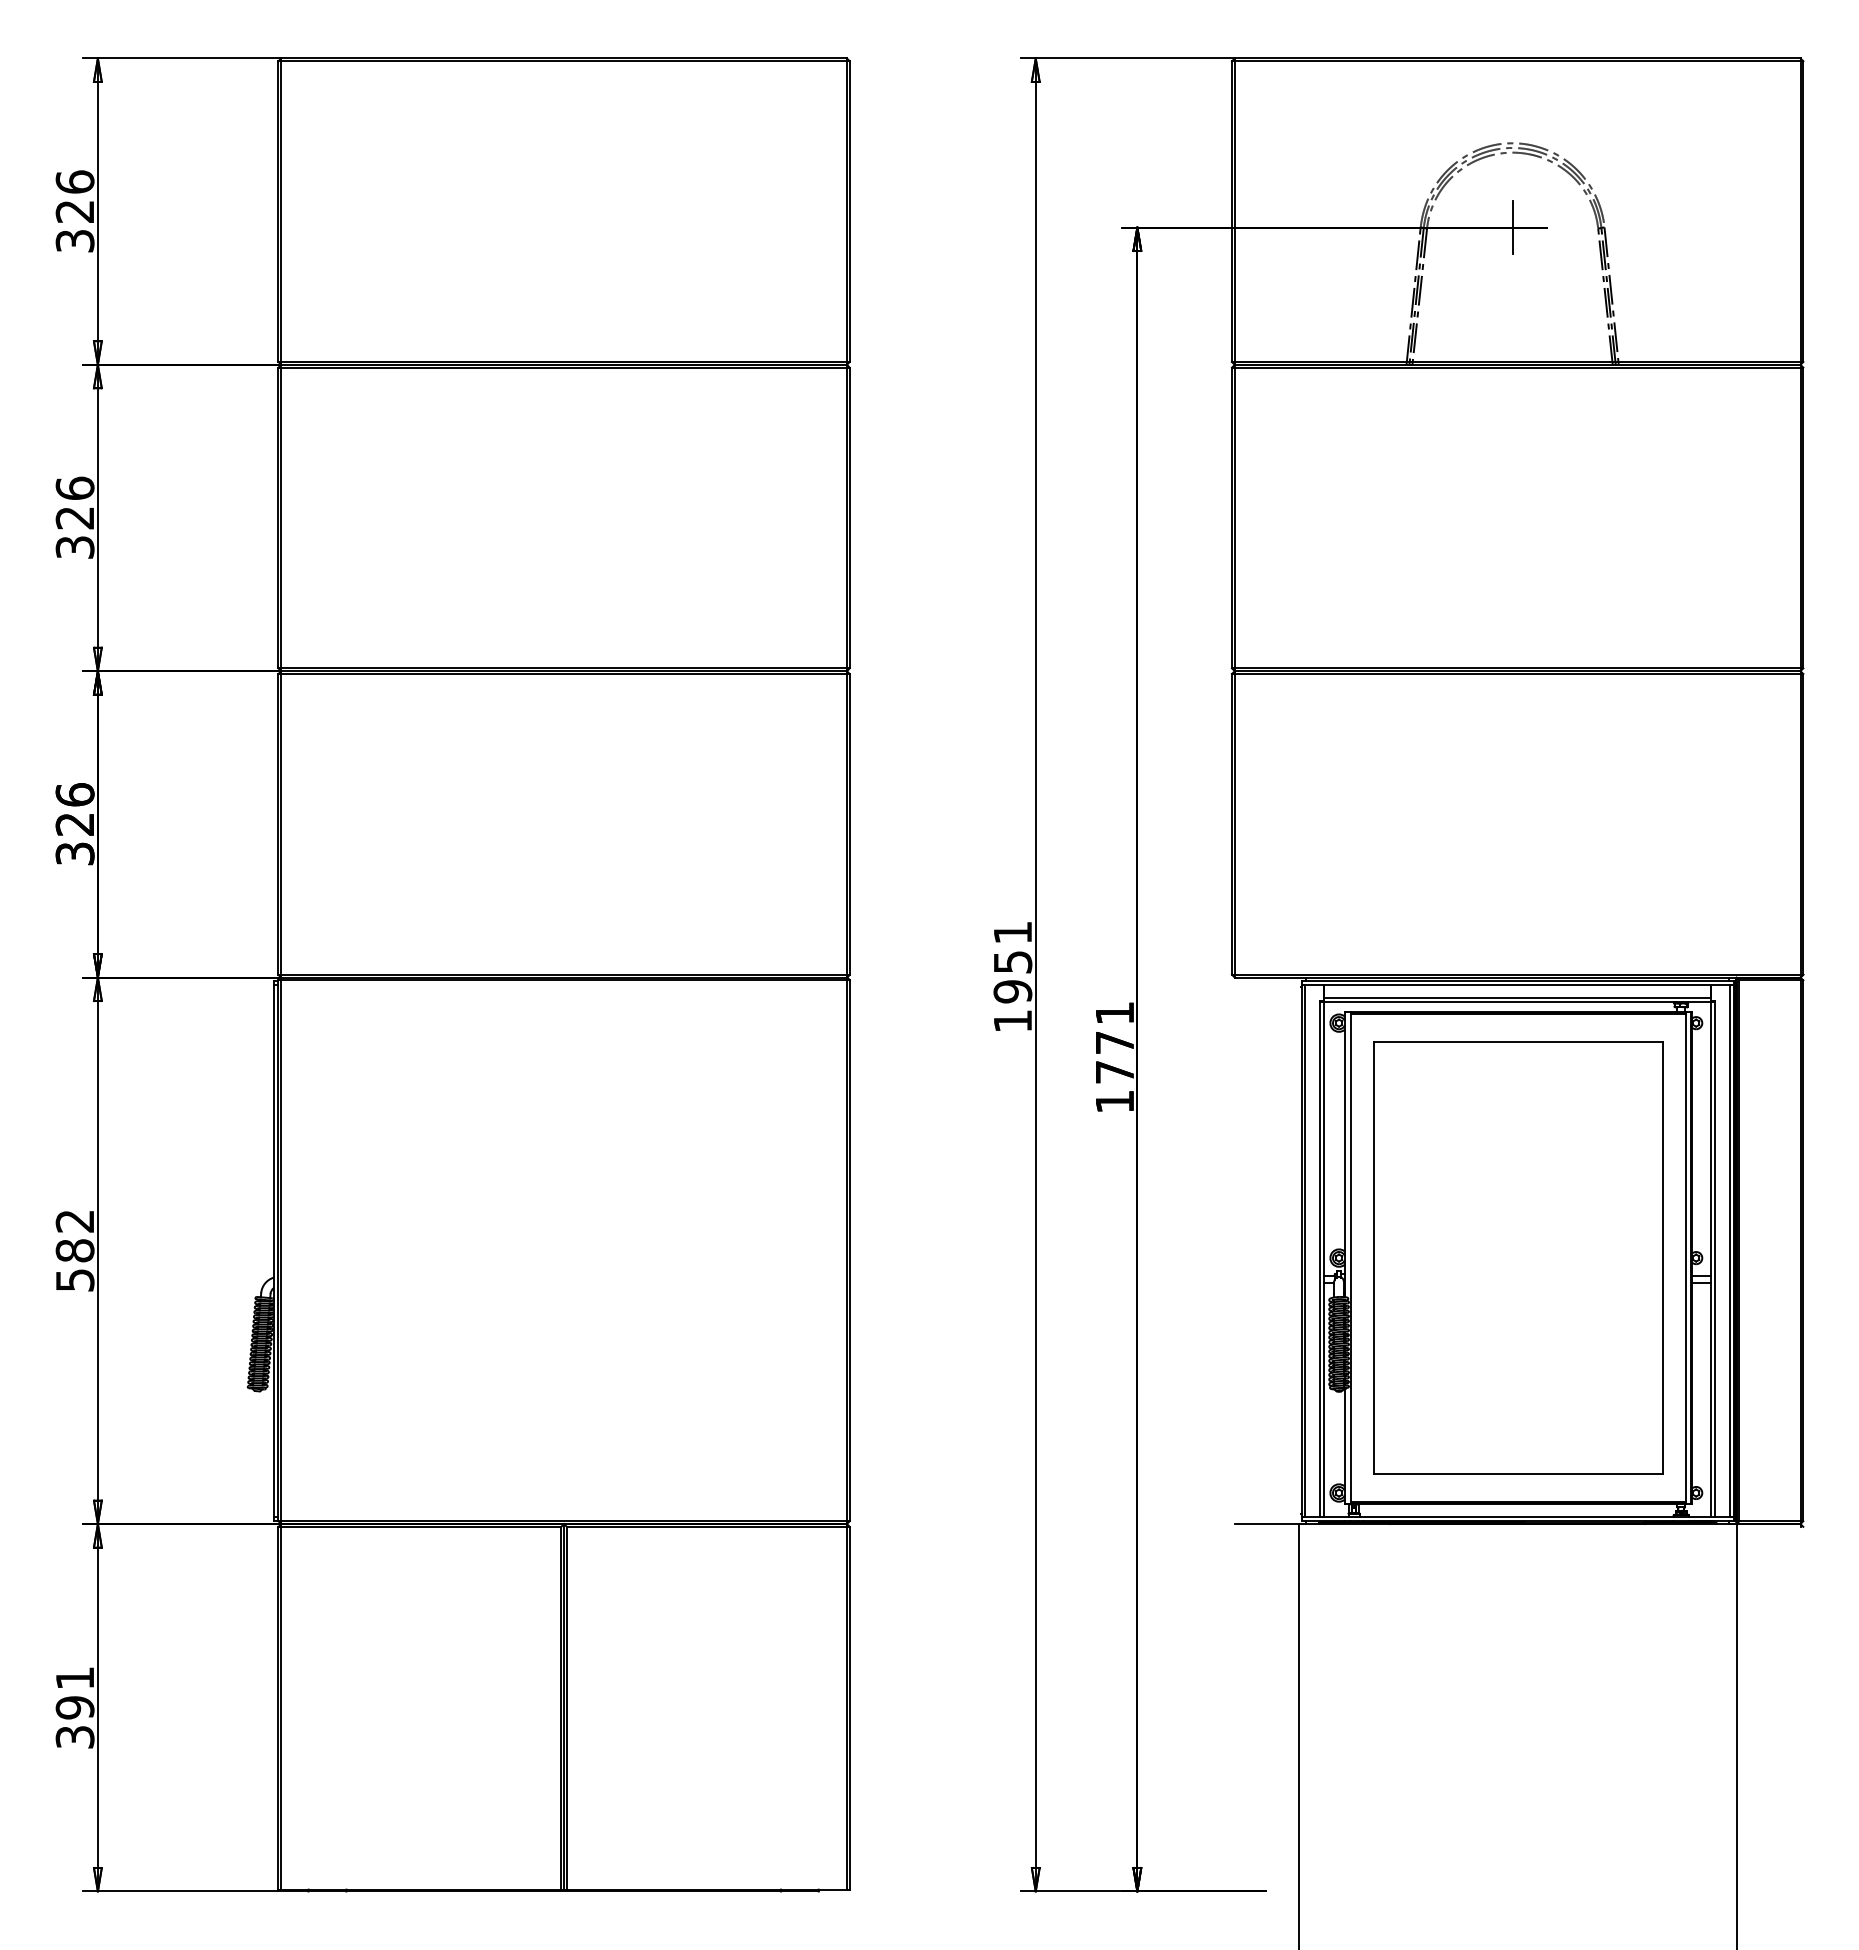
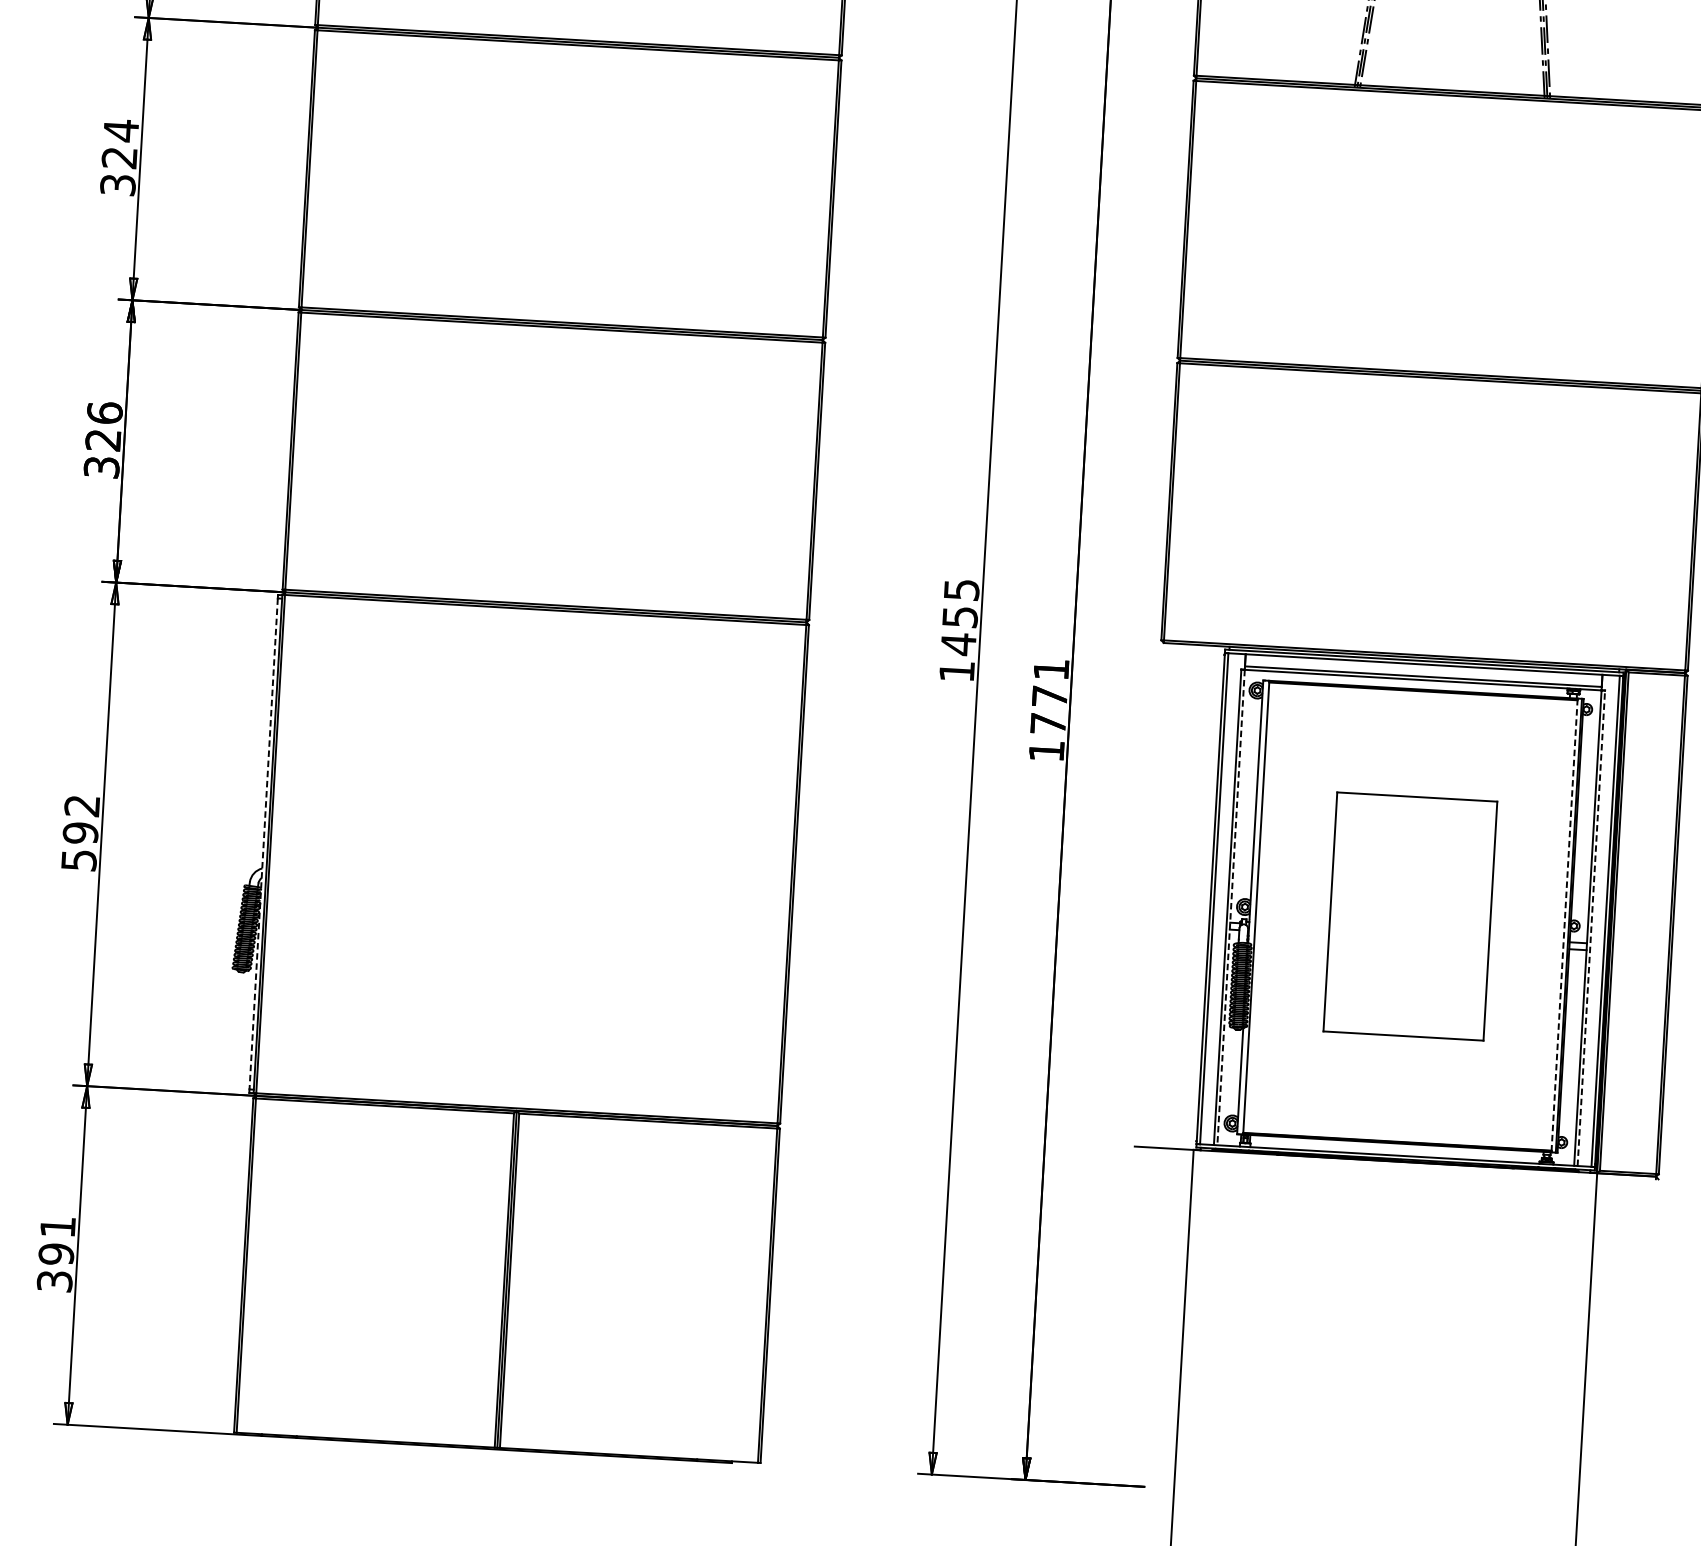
text: (74, 488) -> (120, 130), 326 -> 324
text: (1012, 963) -> (959, 618), 1951 -> 1455
text: (74, 1250) -> (80, 832), 582 -> 592
line: (273, 1251) -> (263, 844), solid -> dashed
part: (1518, 1257) -> (1410, 916), size x0.6
line: (1685, 1258) -> (1564, 925), solid -> dashed
line: (1324, 1259) -> (1231, 907), solid -> dashed
line: (1715, 1259) -> (1591, 928), solid -> dashed

